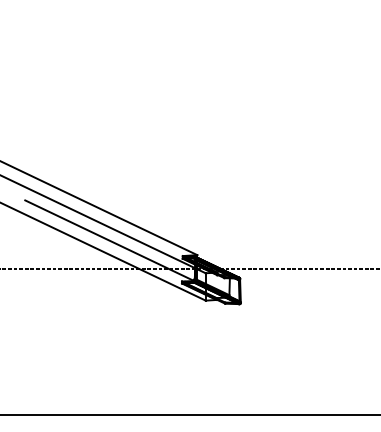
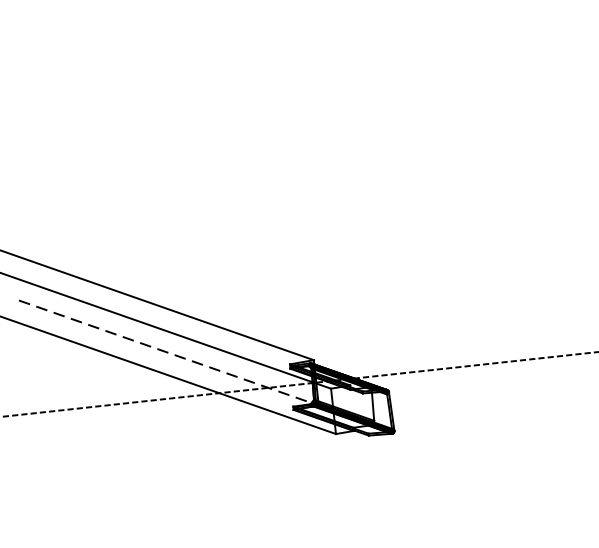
line: (111, 241) -> (169, 353), solid -> dashed

